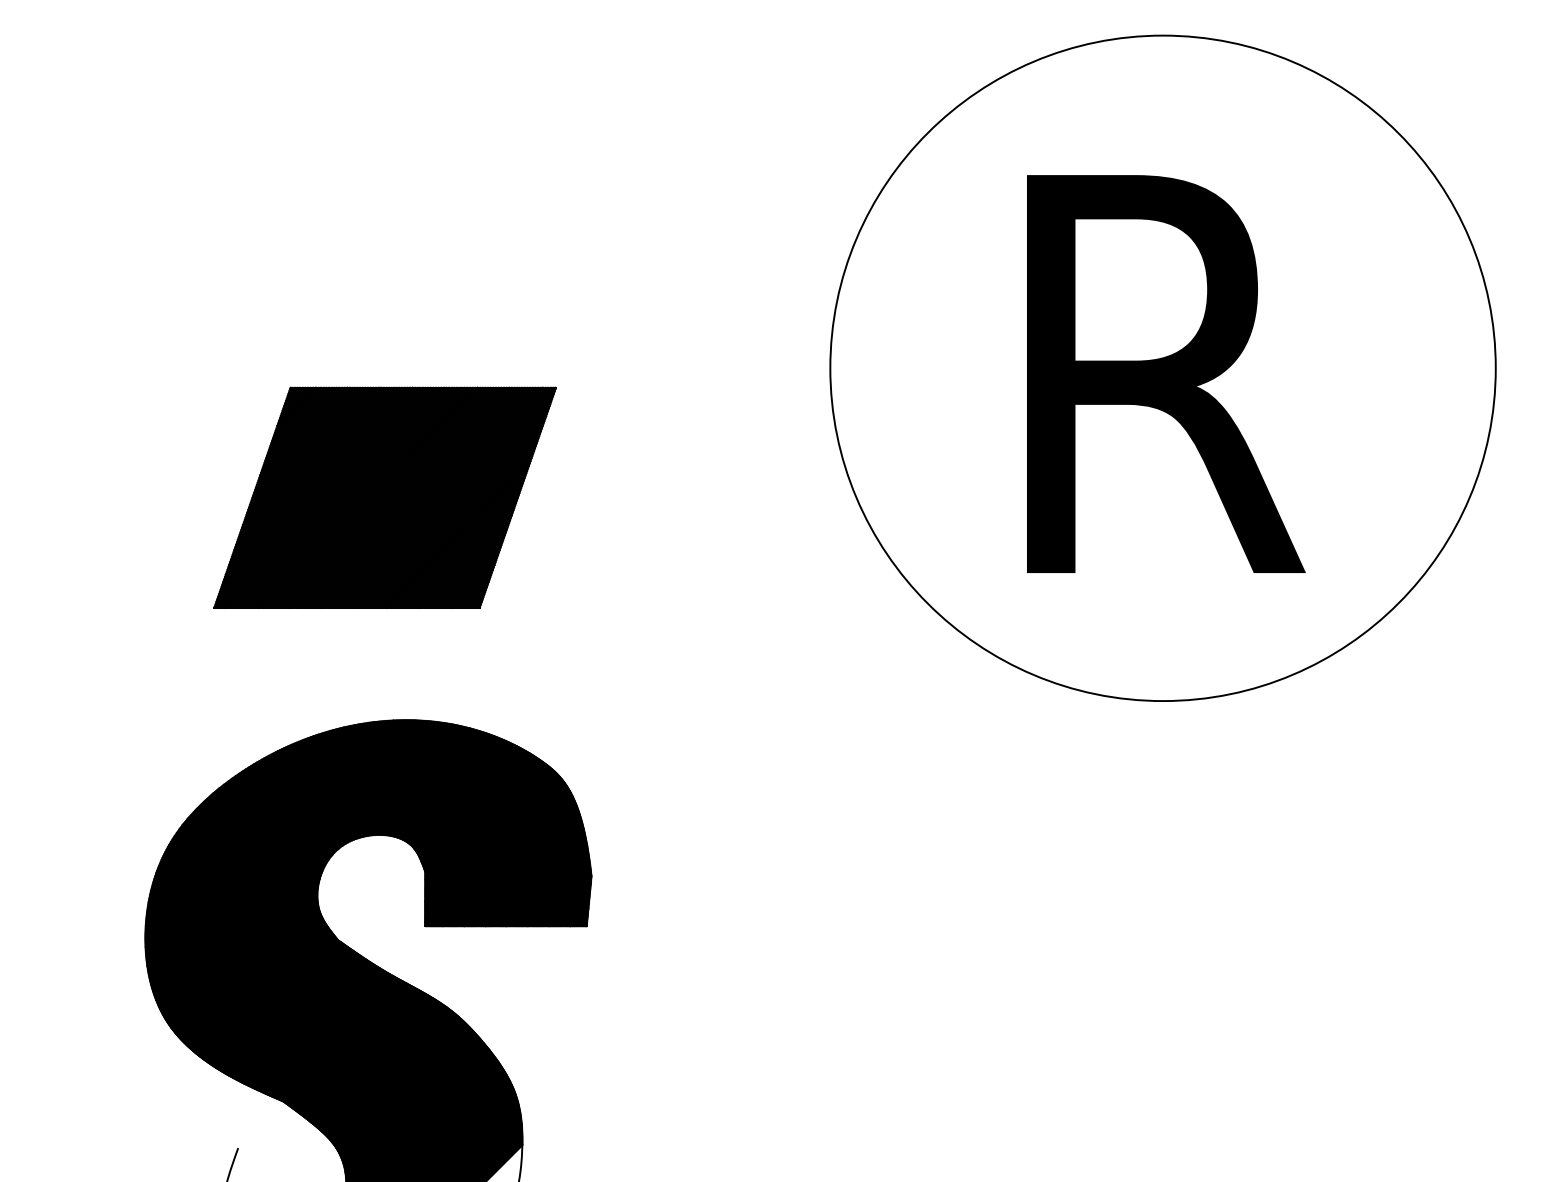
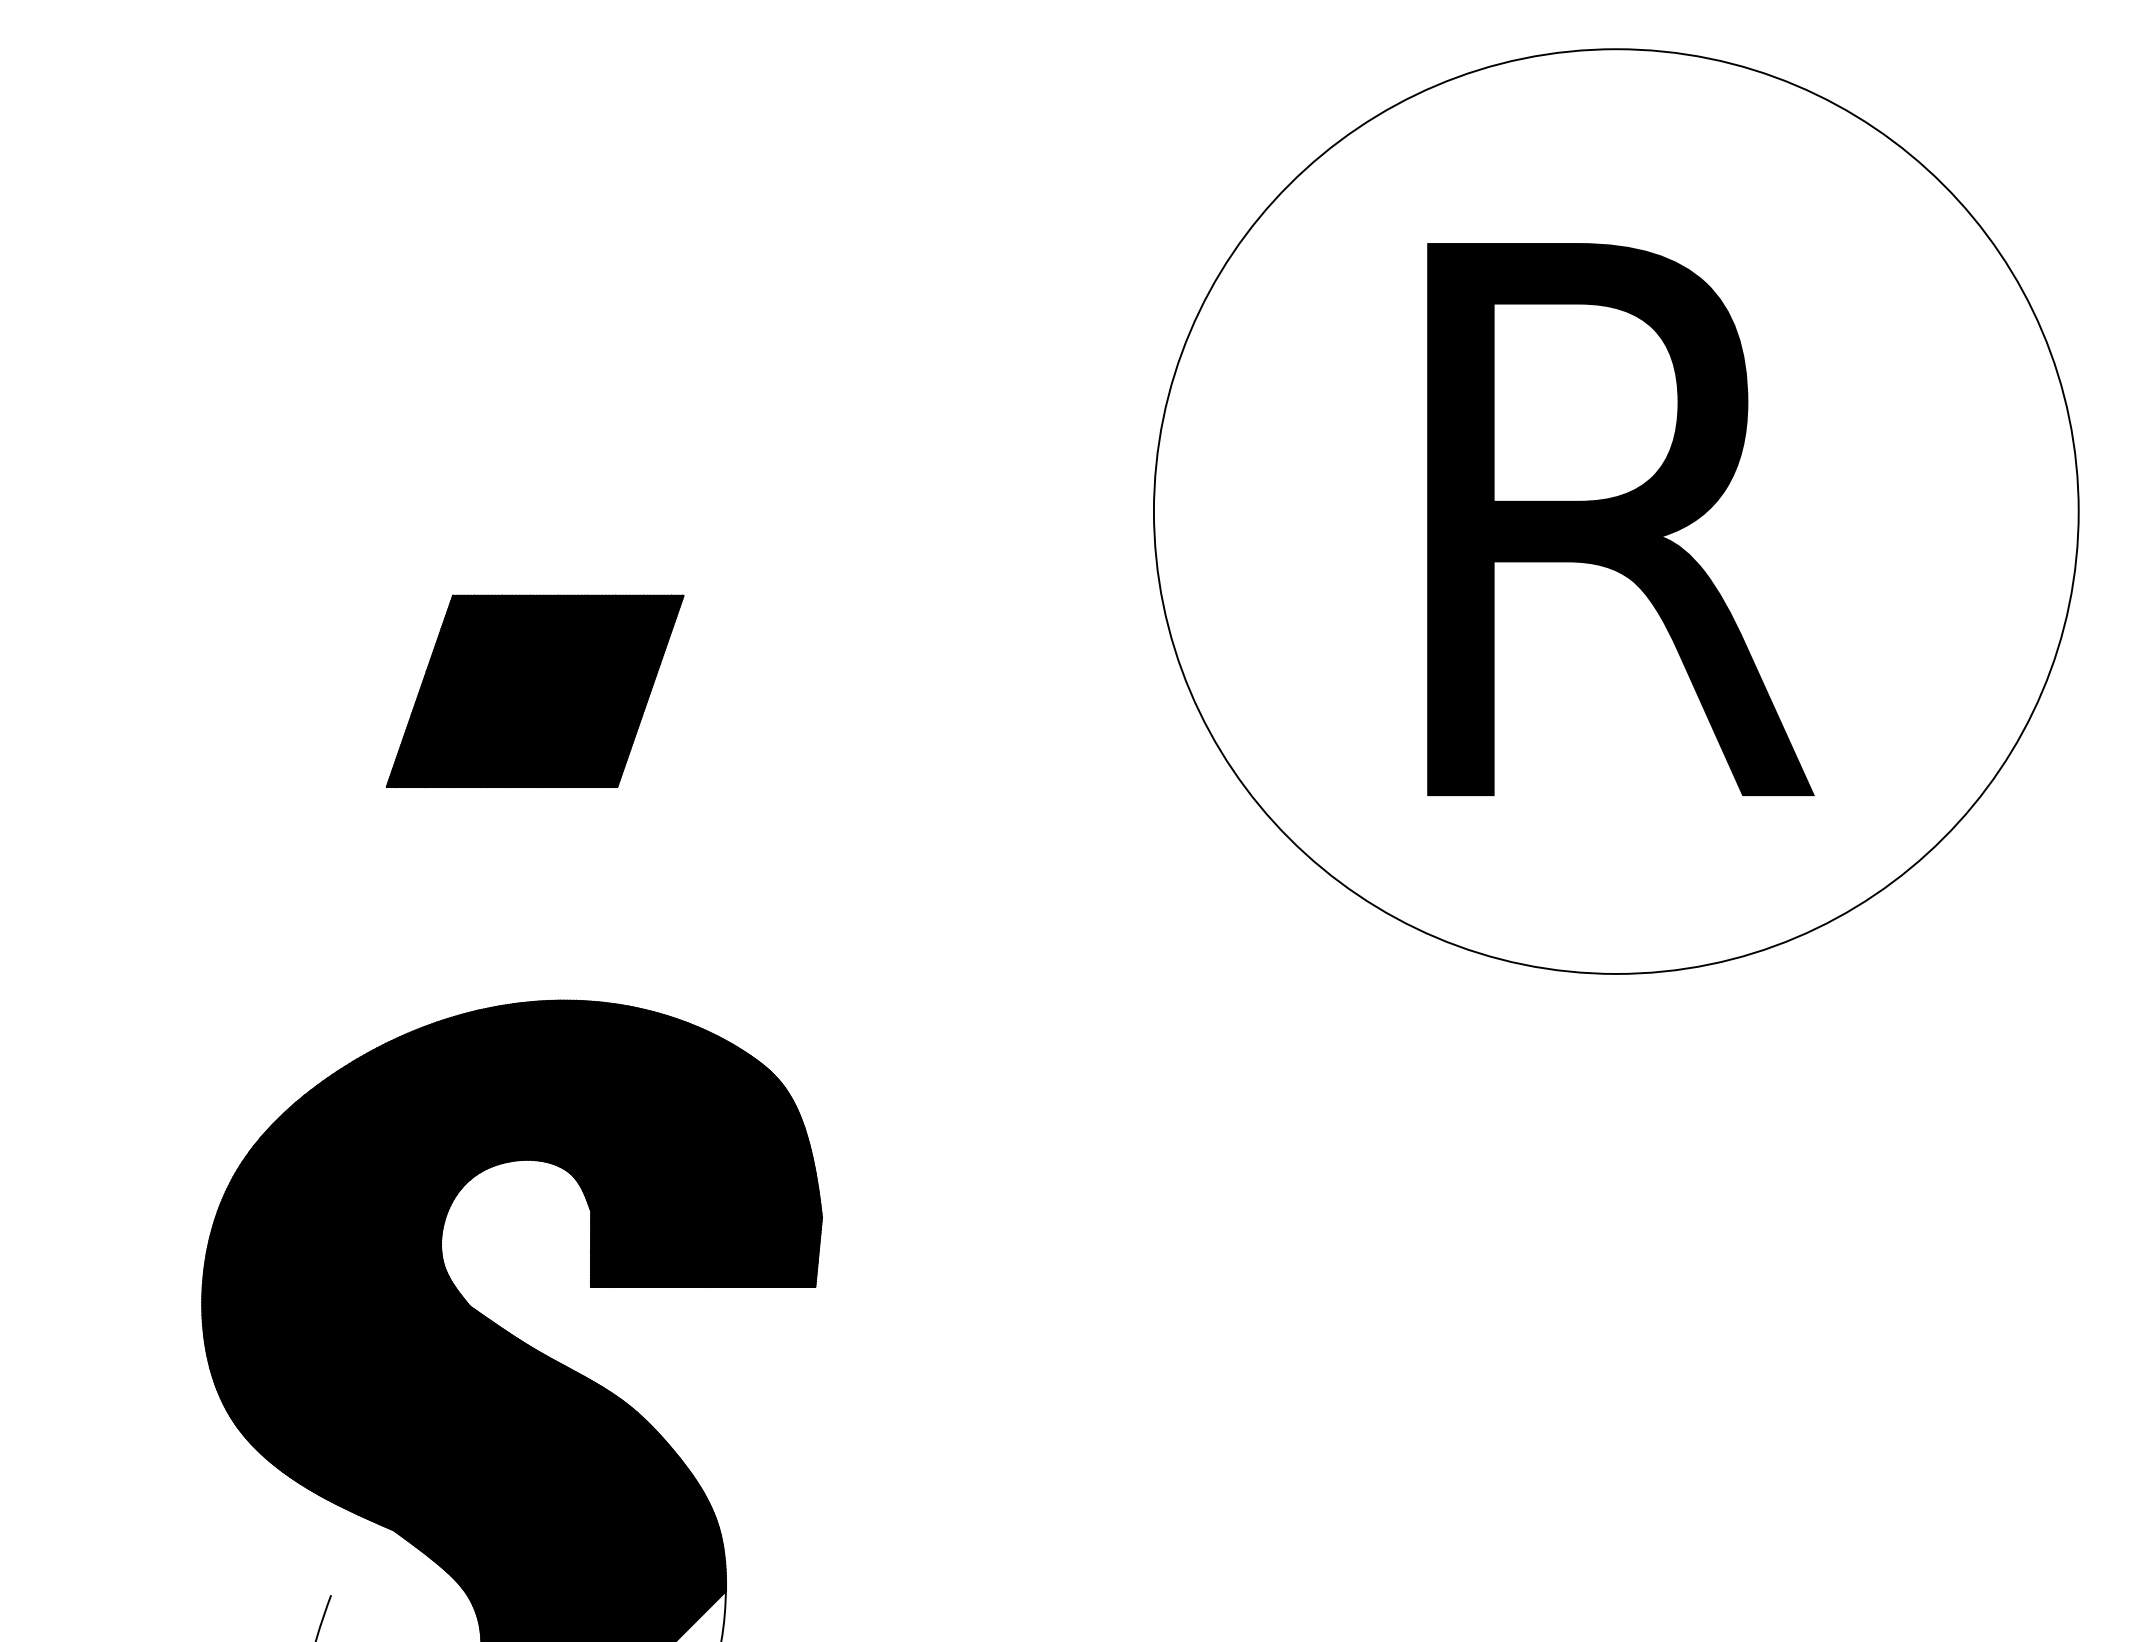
part: (384, 497) -> (534, 690), size x0.62

